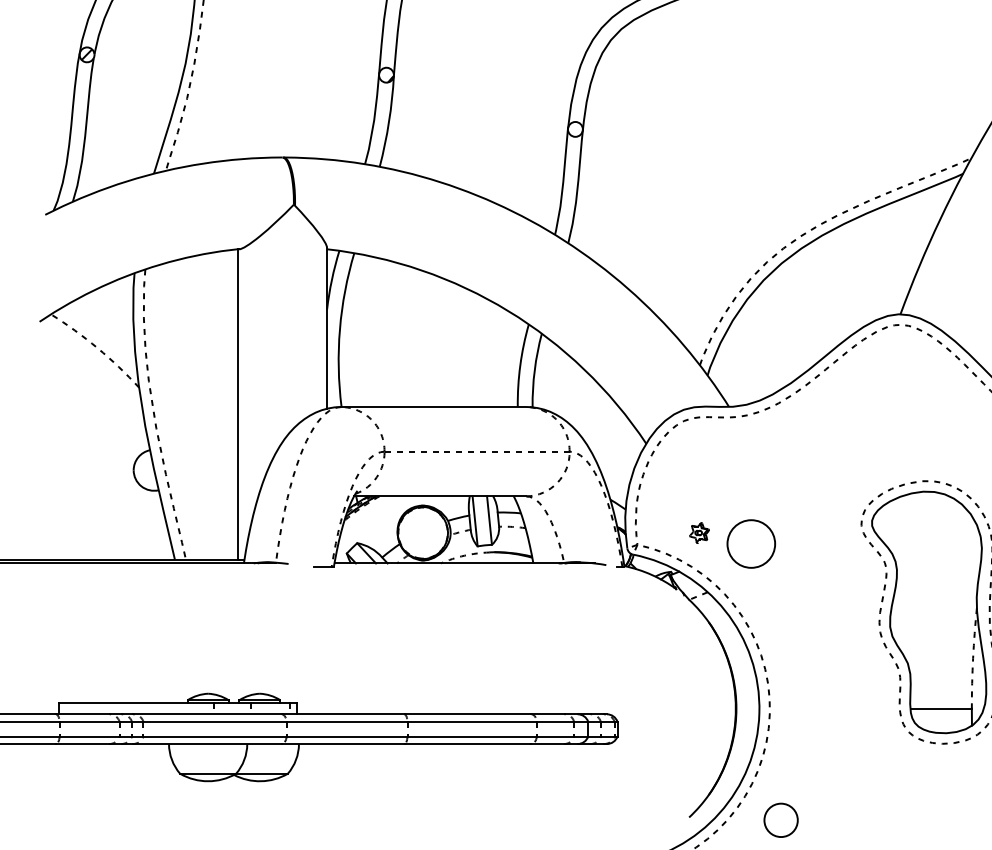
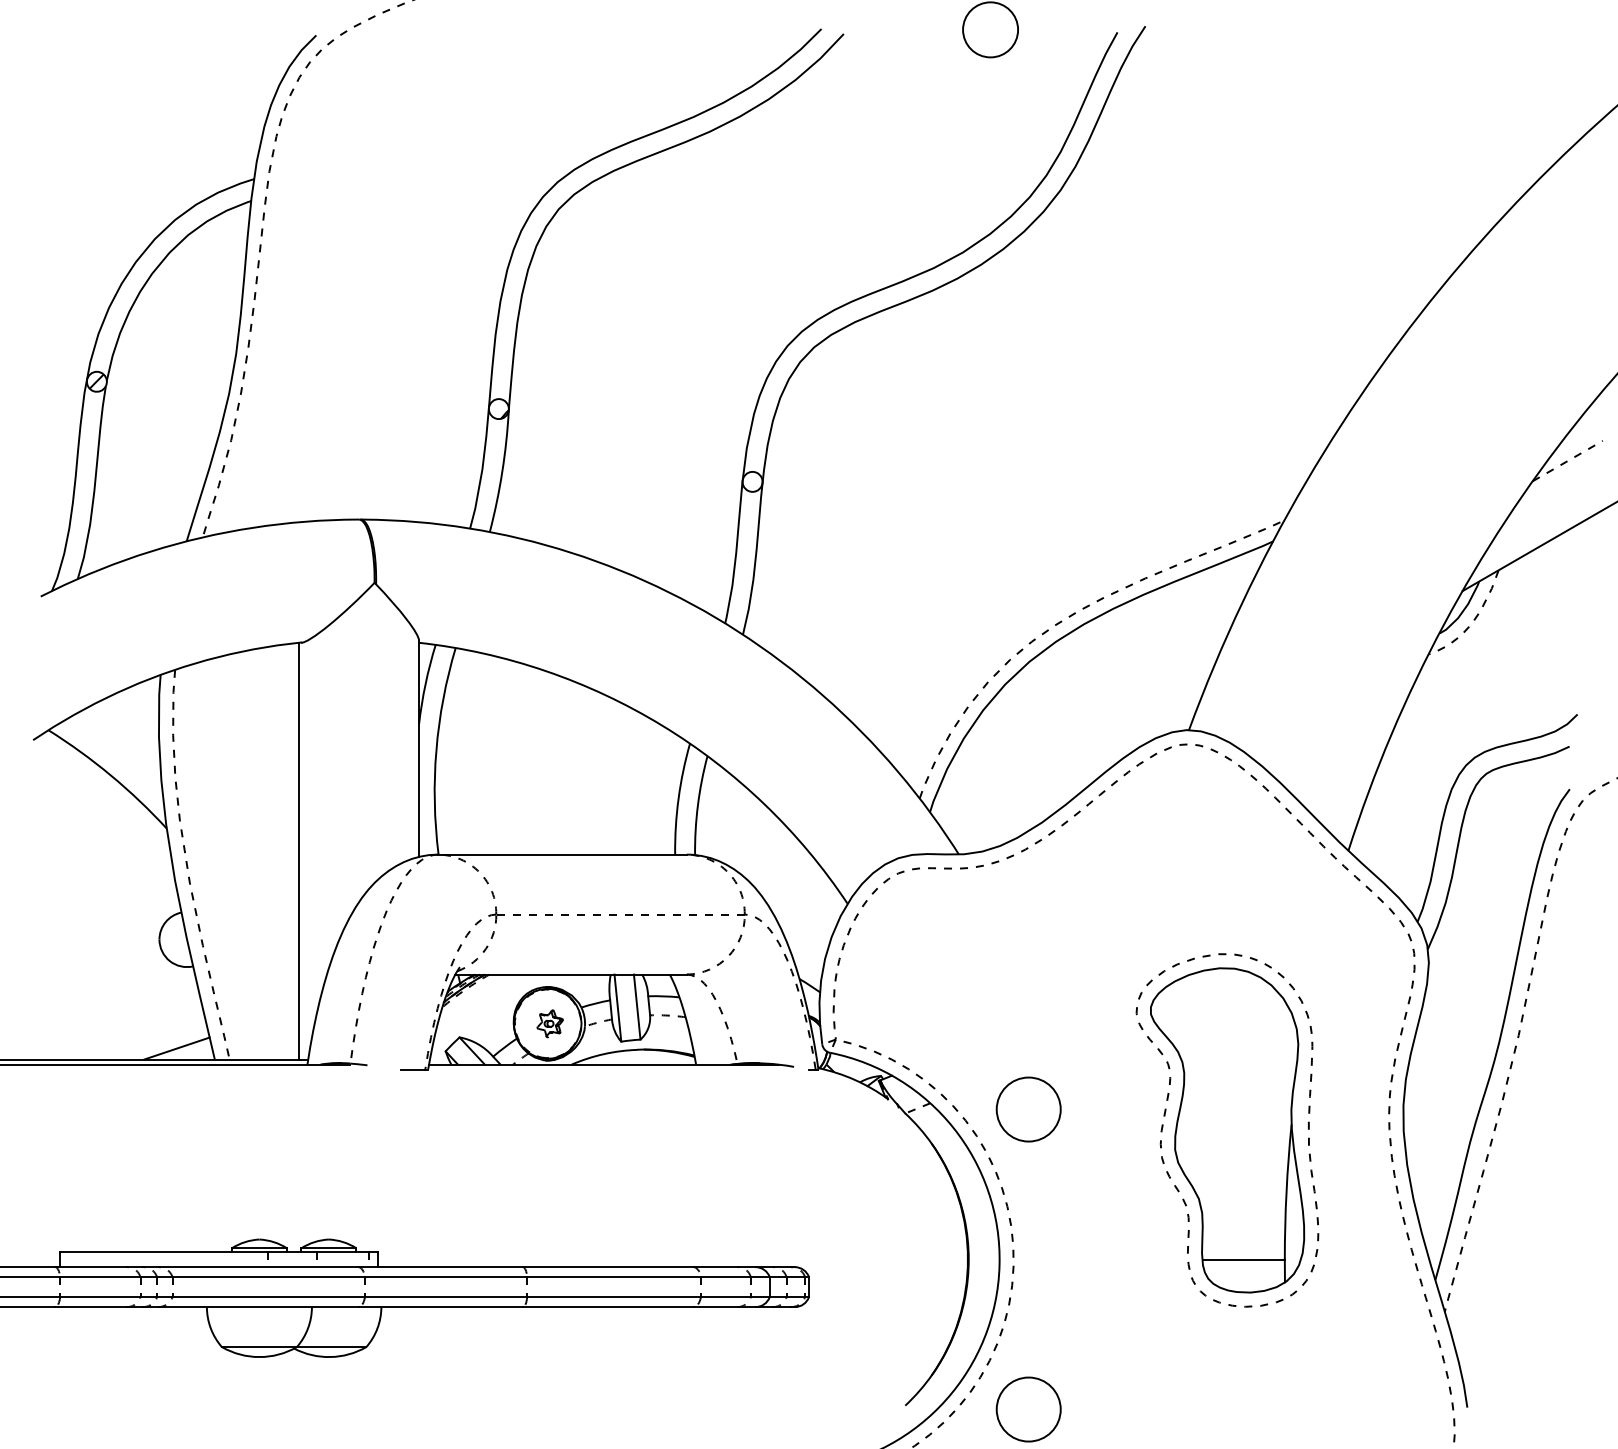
arc: (97, 348) -> (110, 775), dashed -> solid
part: (699, 532) -> (549, 1023), moved
circle: (751, 543) -> (1028, 1109), moved
line: (146, 551) -> (176, 1048), added
arc: (464, 555) -> (603, 1054), dashed -> solid
arc: (973, 657) -> (1286, 1191), dashed -> solid
circle: (780, 820) -> (1028, 1409), size x1.43

